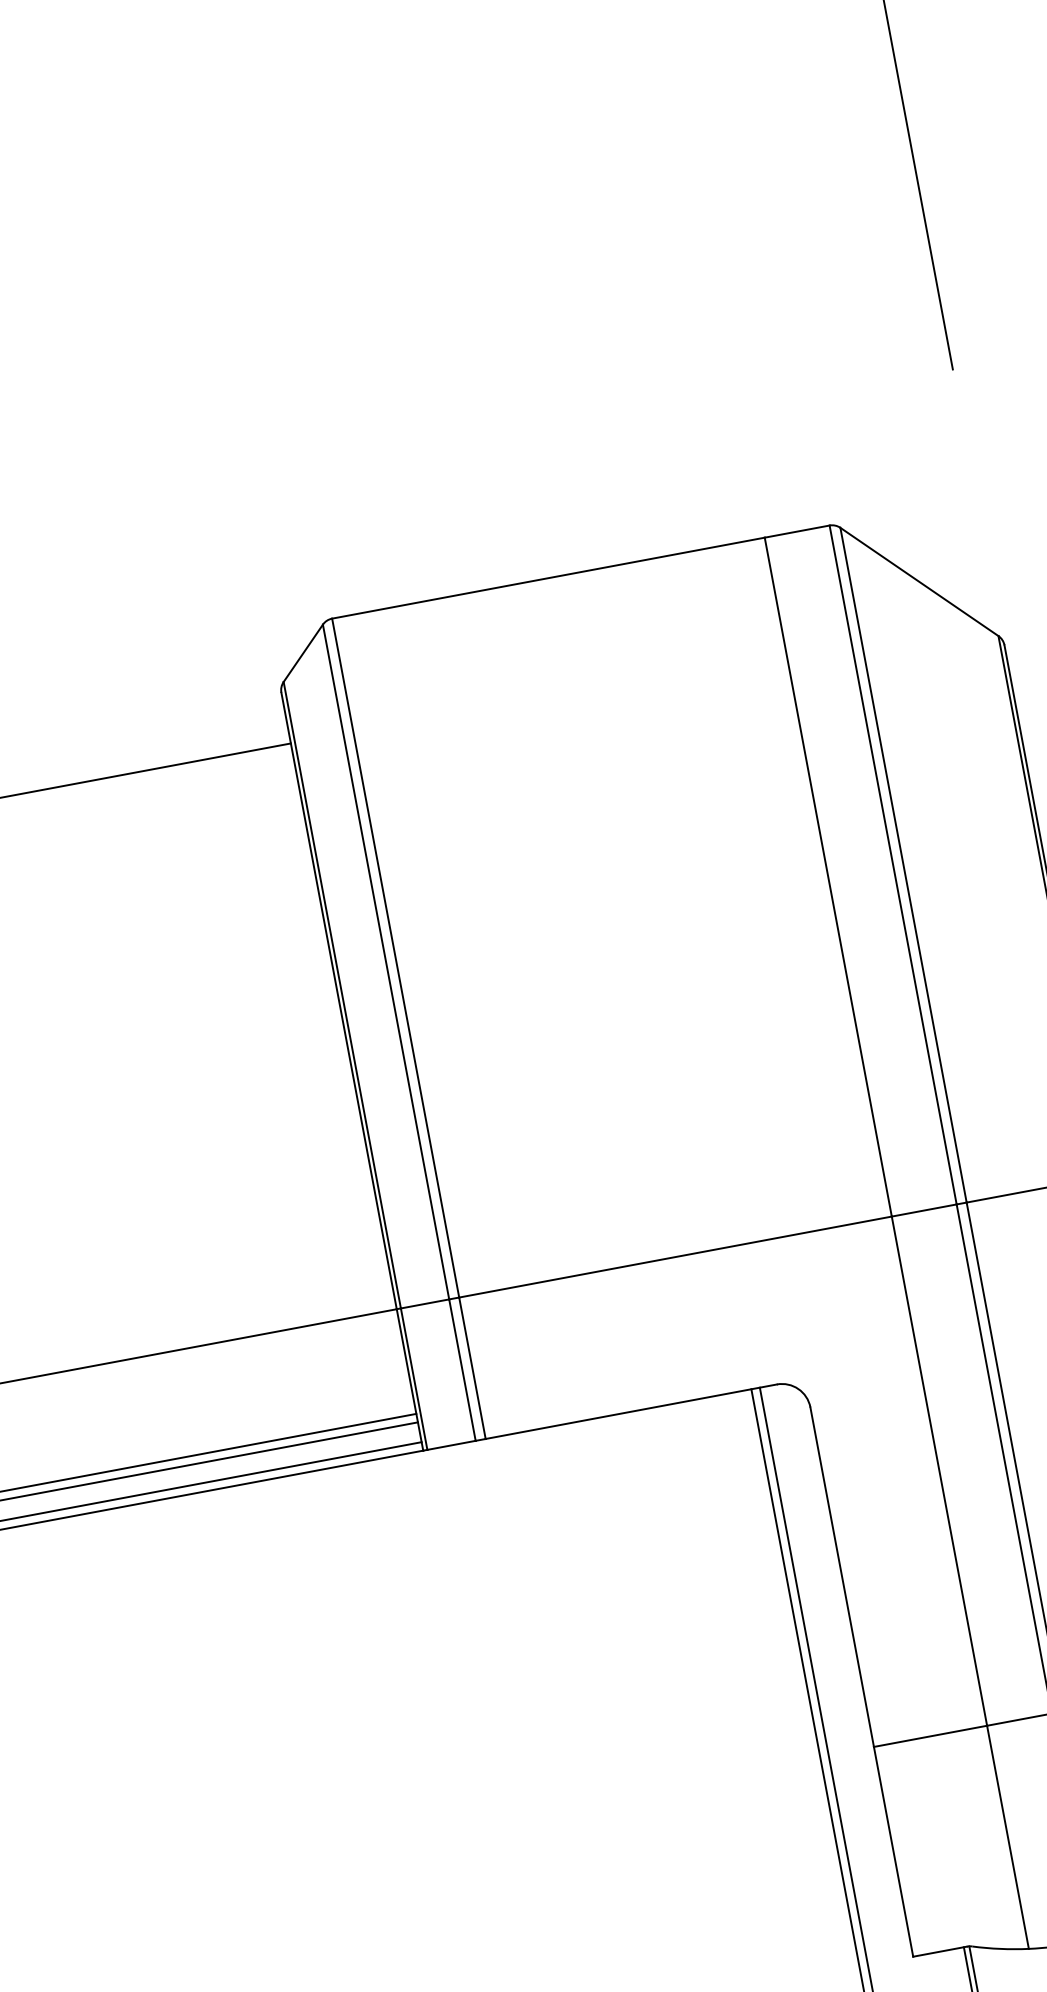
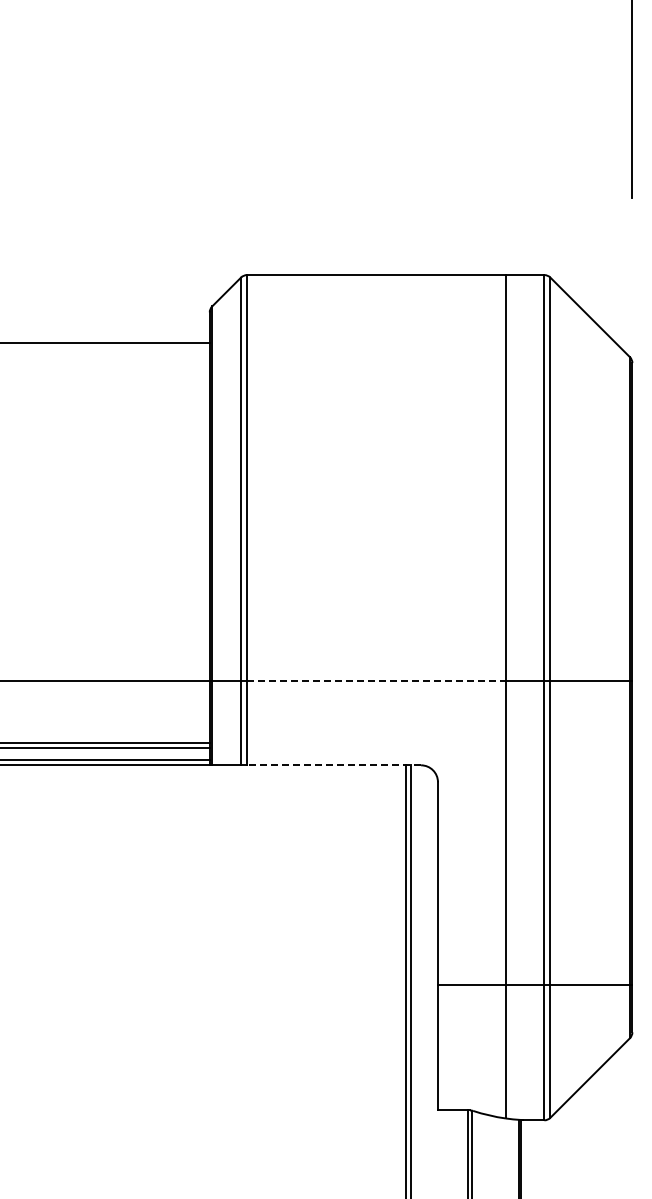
line: (675, 1256) -> (376, 680), solid -> dashed
line: (632, 1411) -> (334, 765), solid -> dashed

